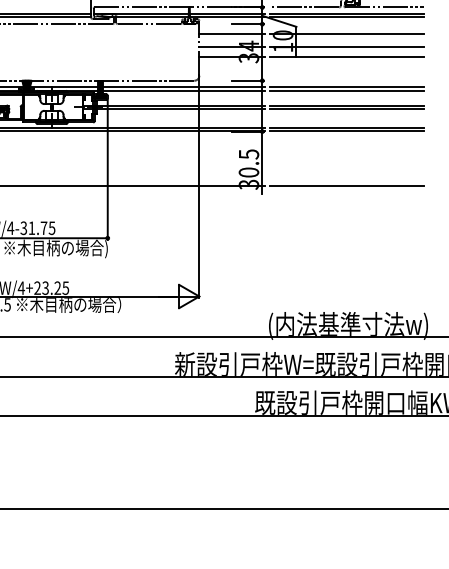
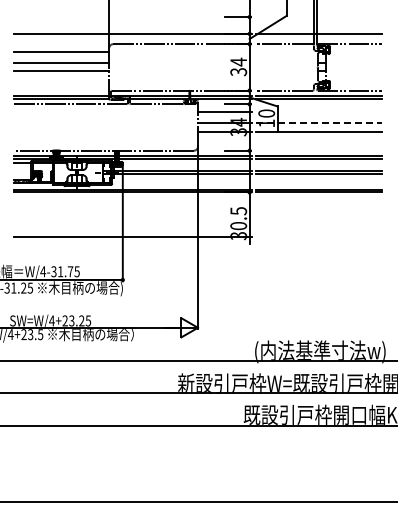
line: (347, 34) -> (319, 112), removed
line: (347, 47) -> (319, 123), solid -> dashed
line: (347, 186) -> (319, 237), removed

